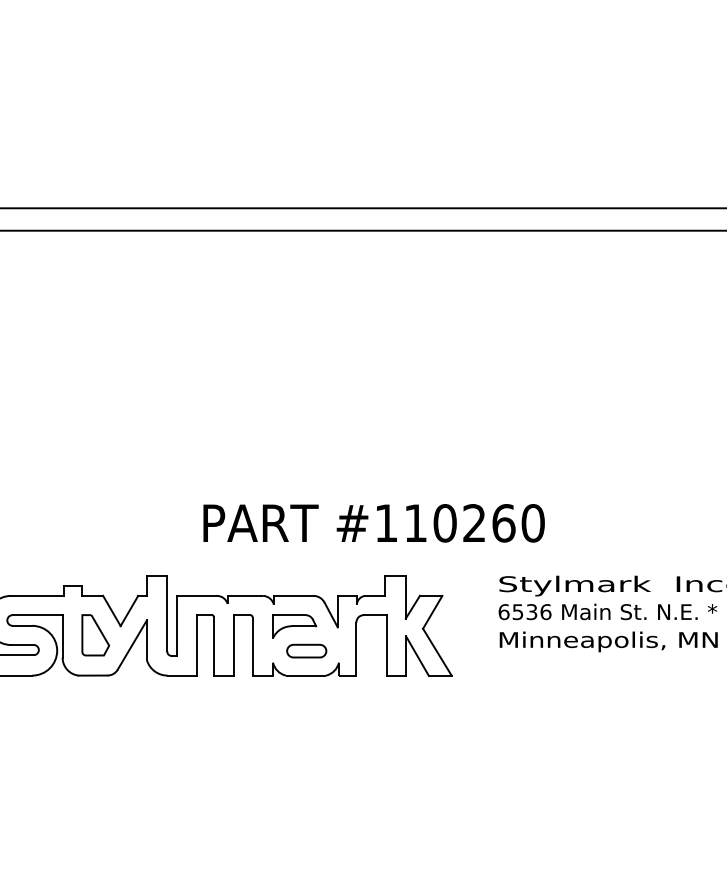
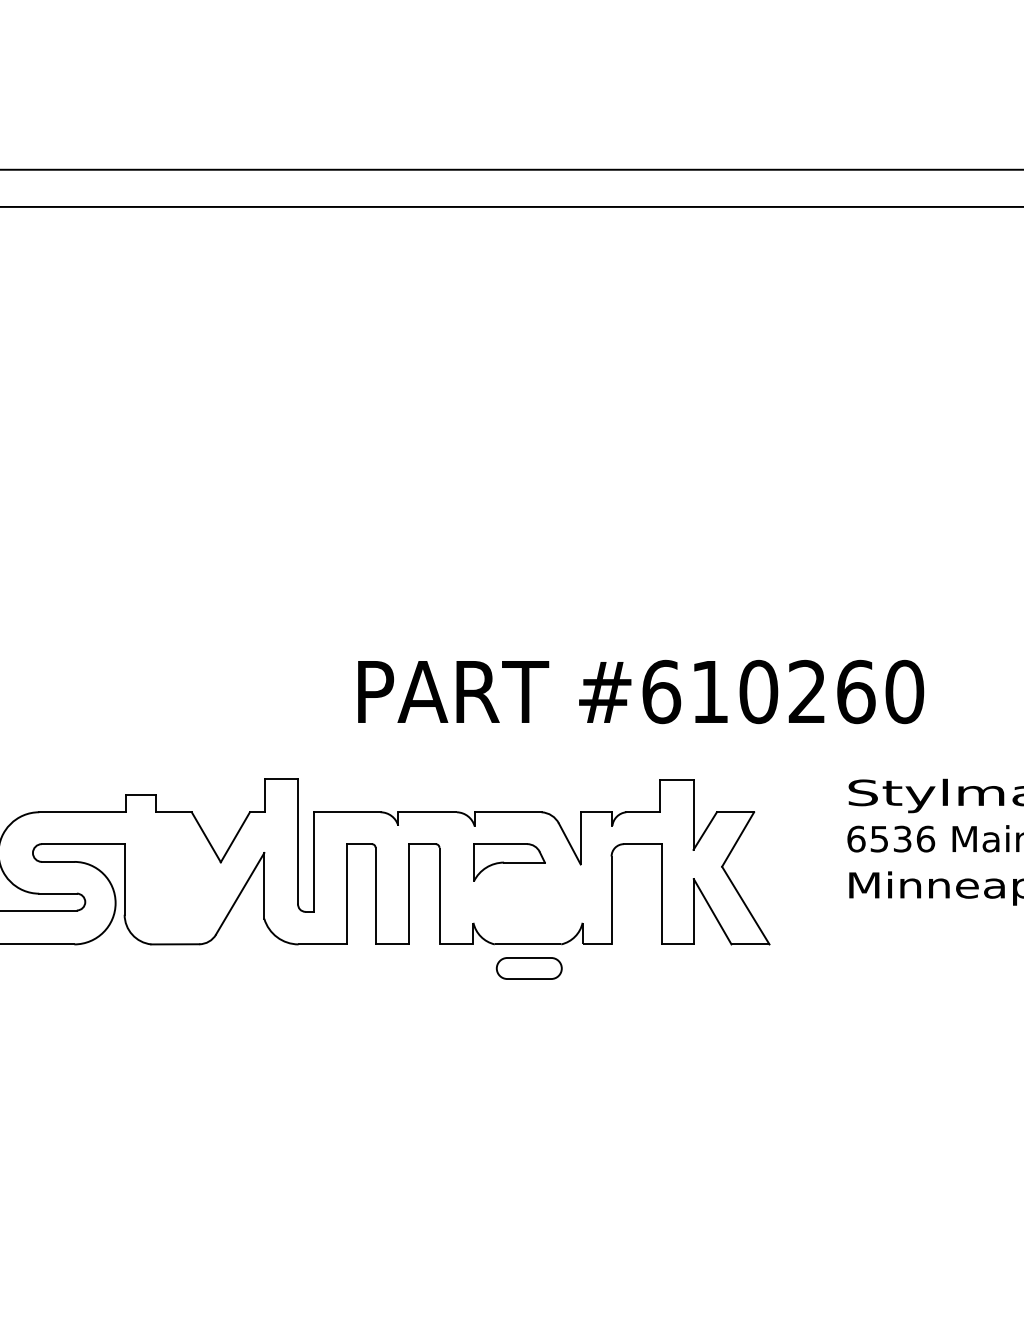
text: (386, 523) -> (661, 692), #110260 -> #610260
part: (95, 635) -> (179, 877), removed
part: (306, 650) -> (528, 967), moved

